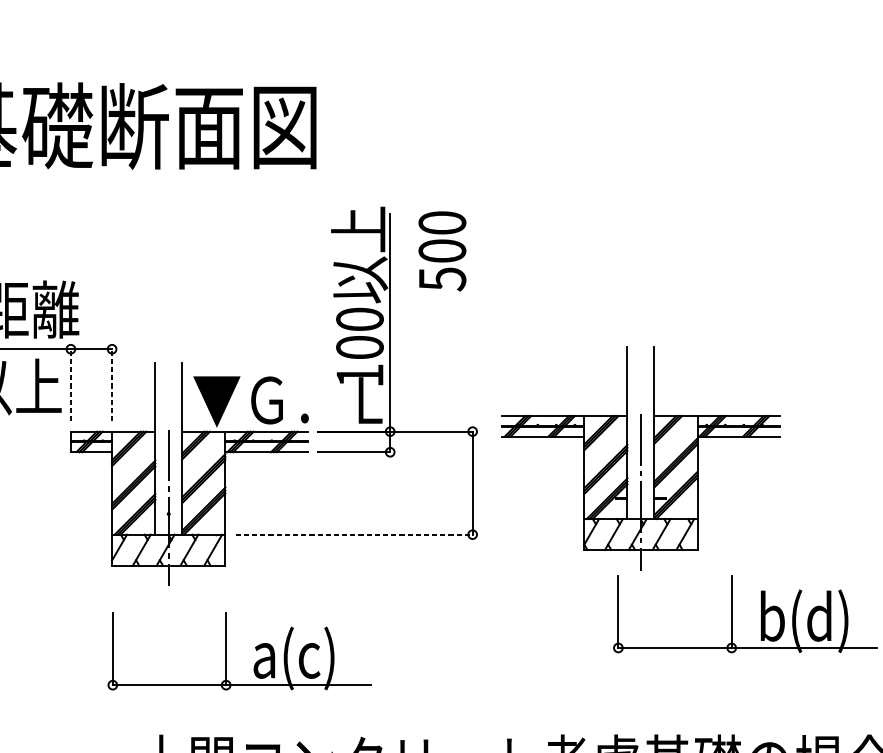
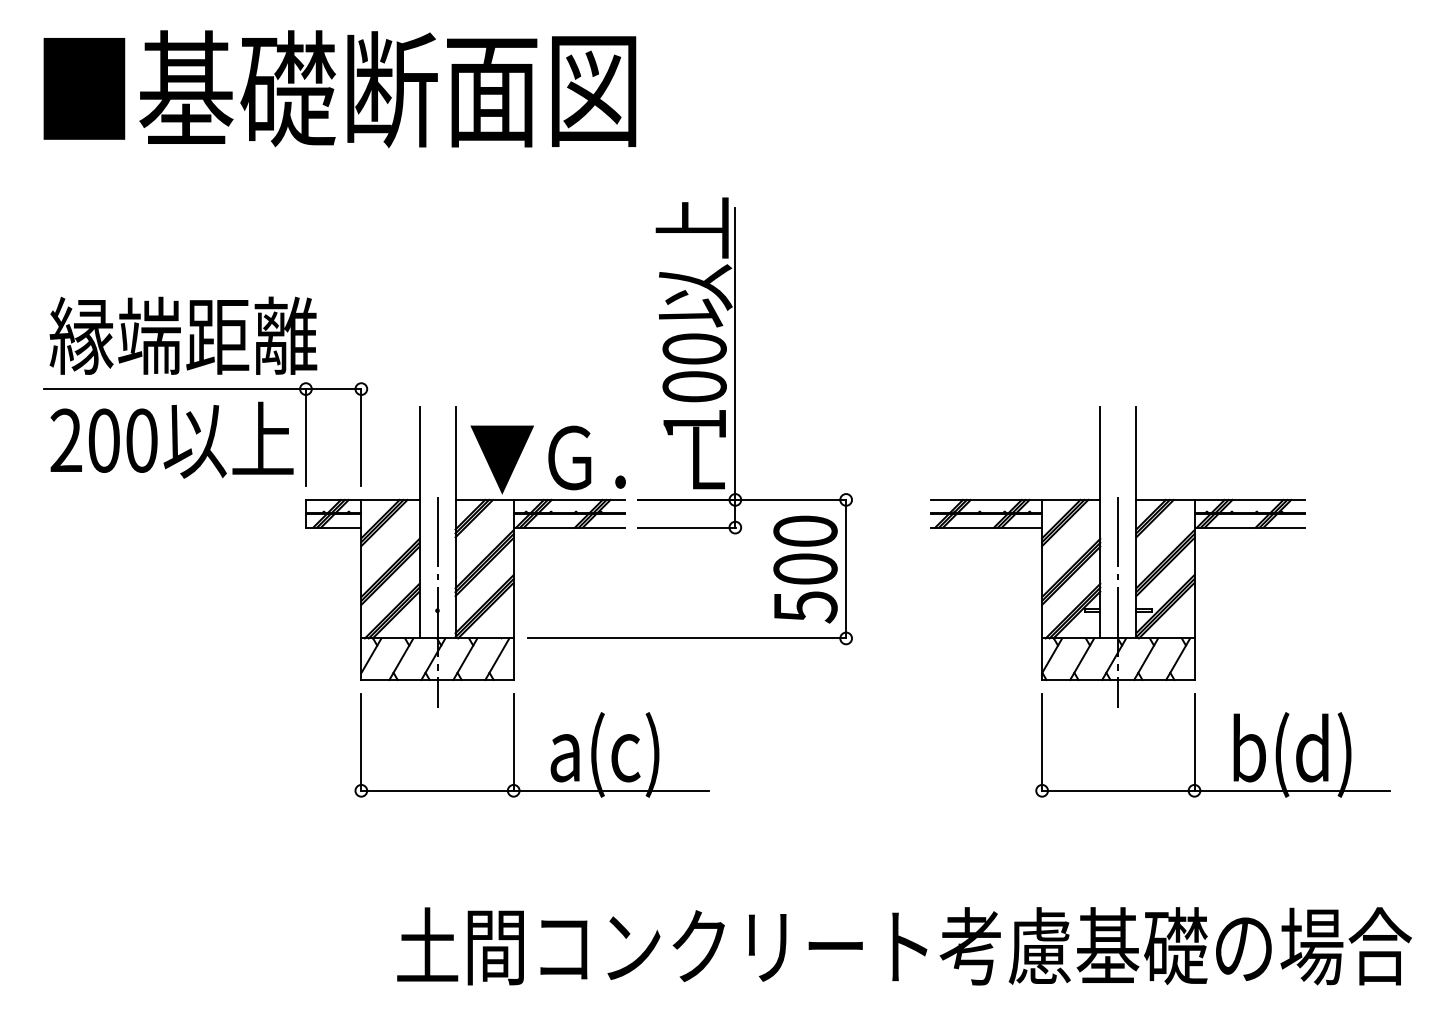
text: (442, 251) -> (805, 569), moved
line: (70, 385) -> (305, 437), dashed -> solid
line: (112, 385) -> (361, 437), dashed -> solid
part: (640, 458) -> (1117, 556), moved
line: (354, 534) -> (687, 638), dashed -> solid
part: (226, 651) -> (514, 745), moved

